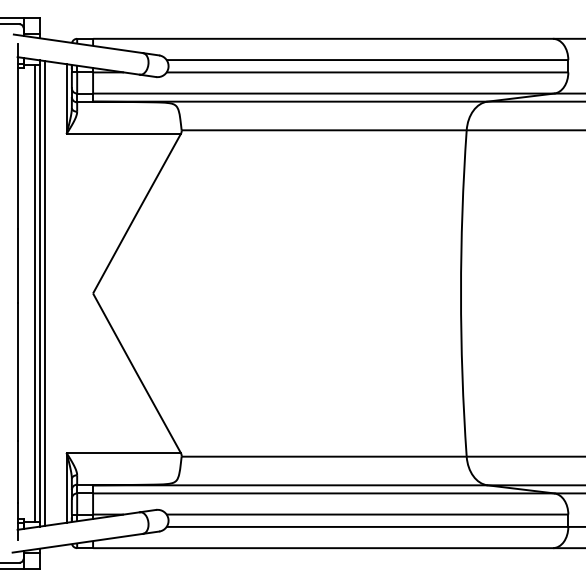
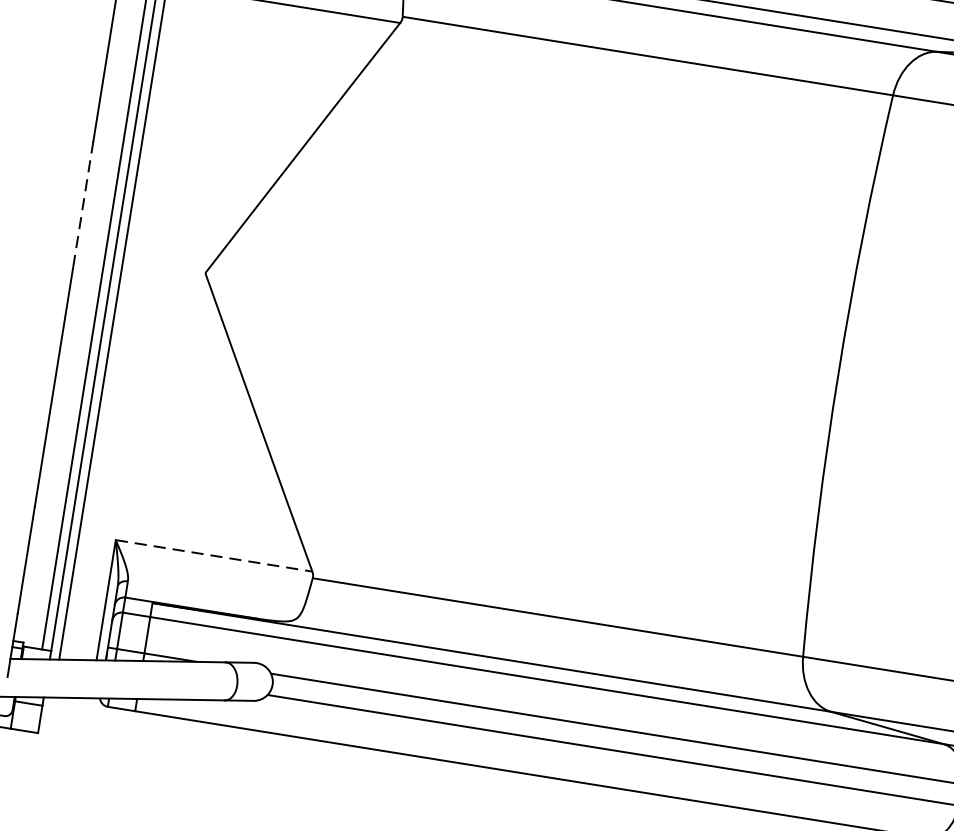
line: (17, 265) -> (83, 204), solid -> dashed
line: (124, 452) -> (215, 555), solid -> dashed

